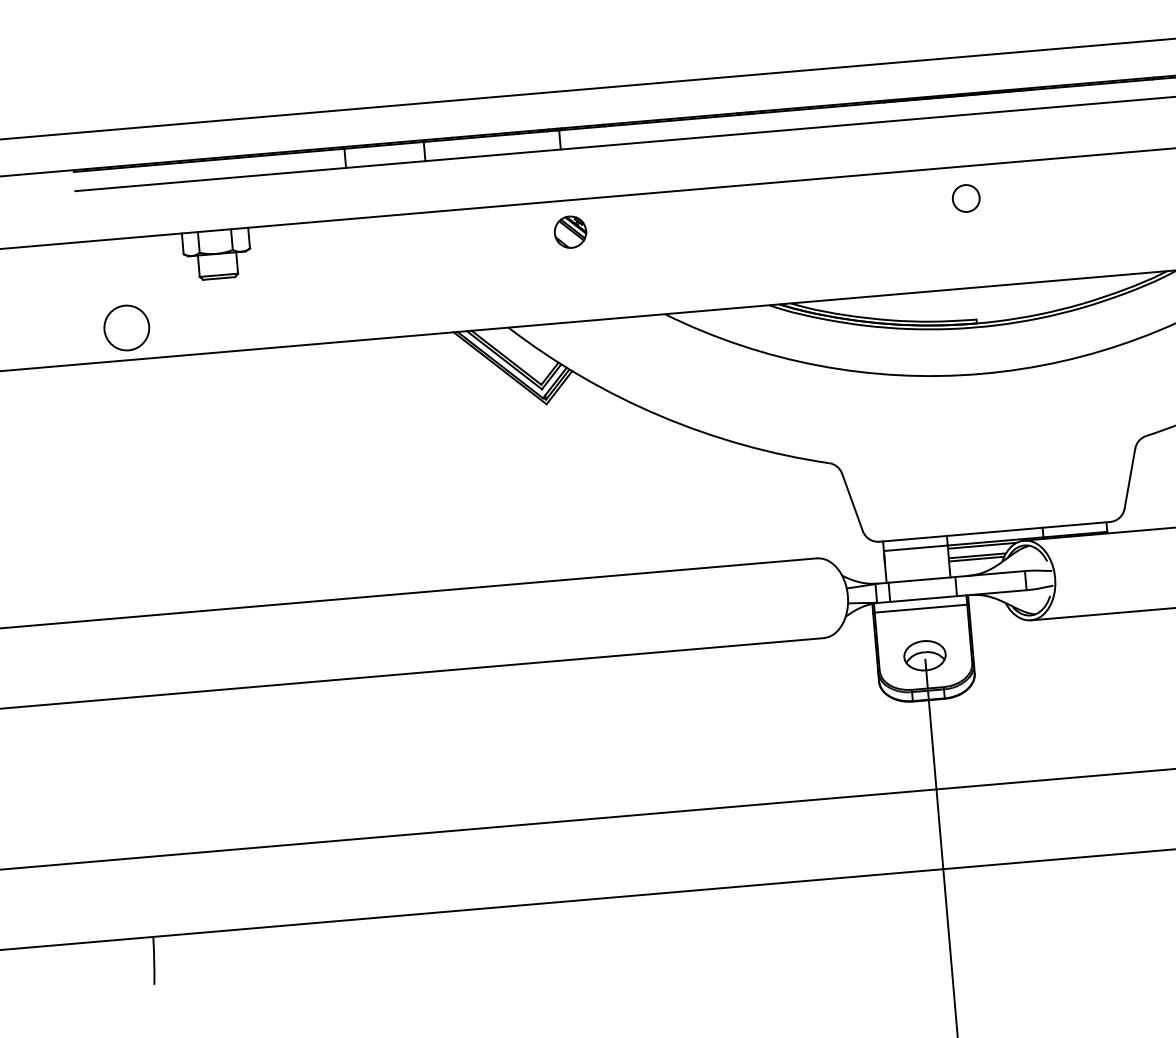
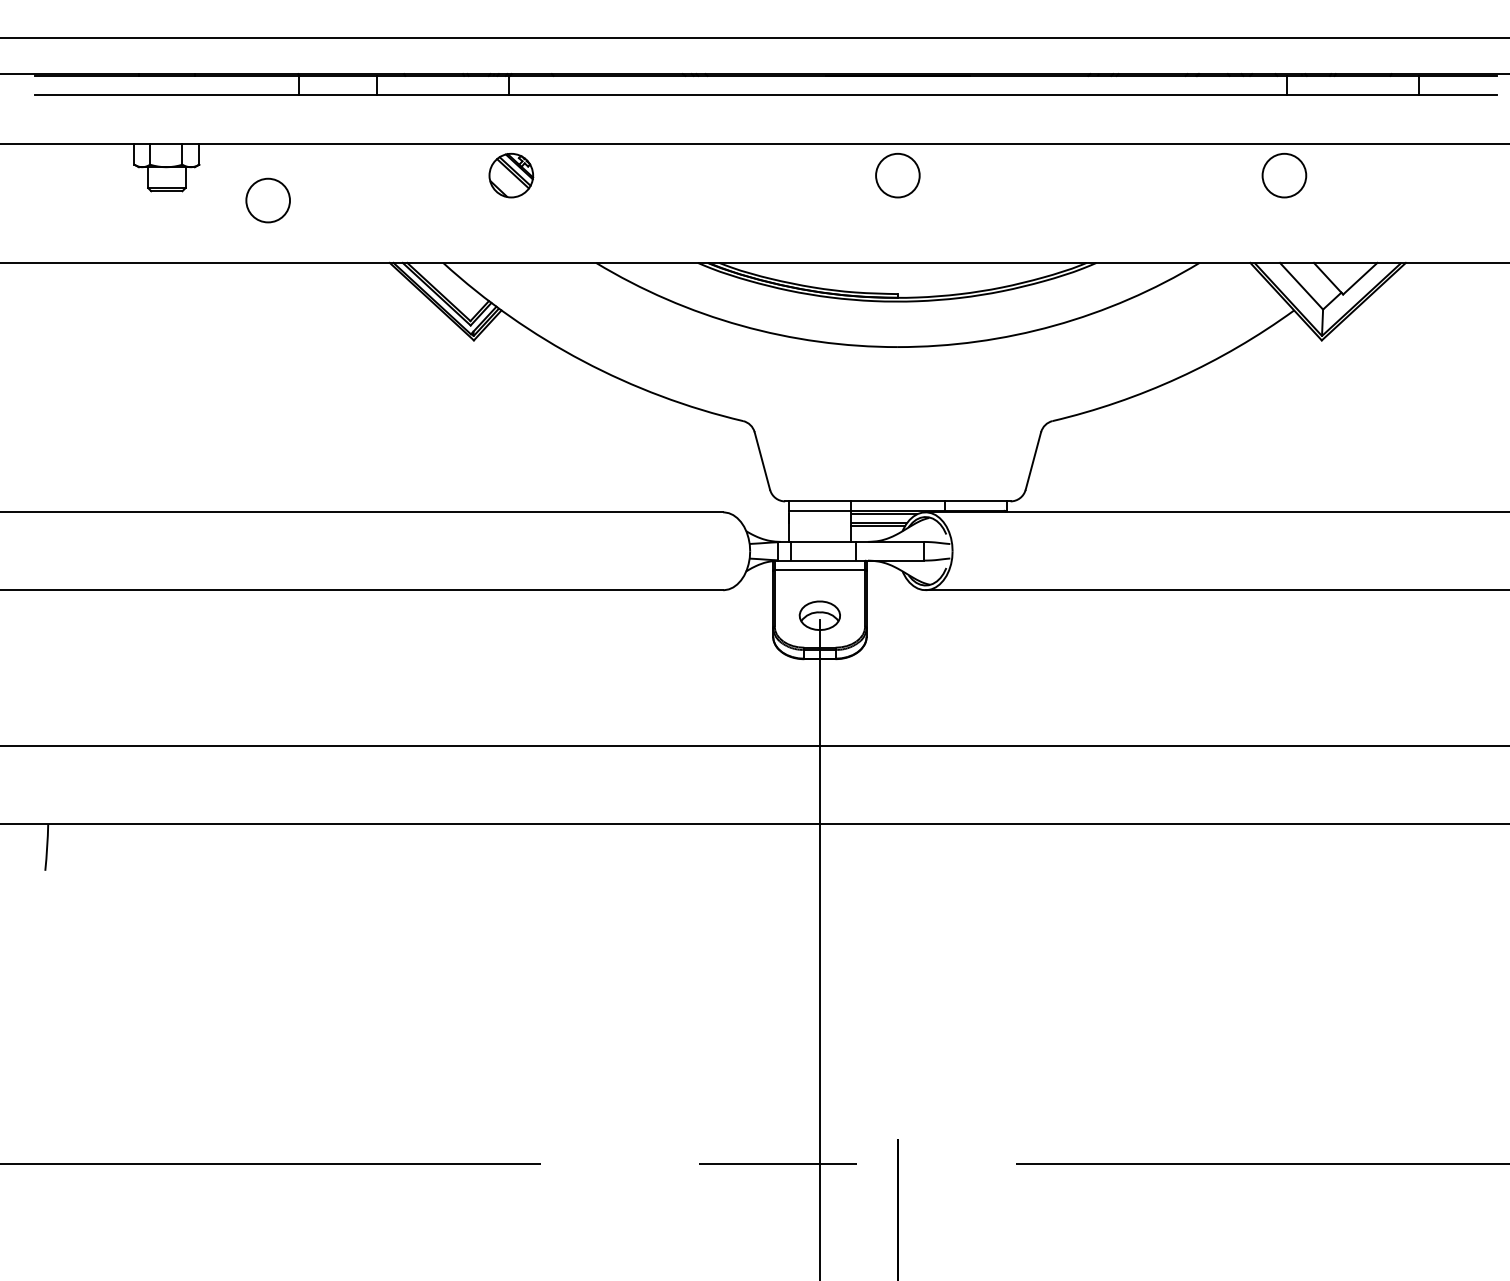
circle: (965, 198) -> (897, 175), size x1.67
part: (570, 232) -> (511, 175), size x1.43
circle: (126, 327) -> (267, 200), moved

